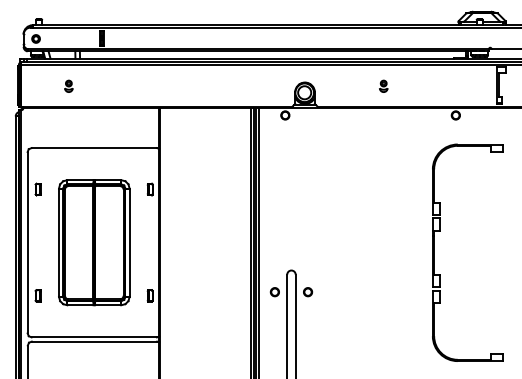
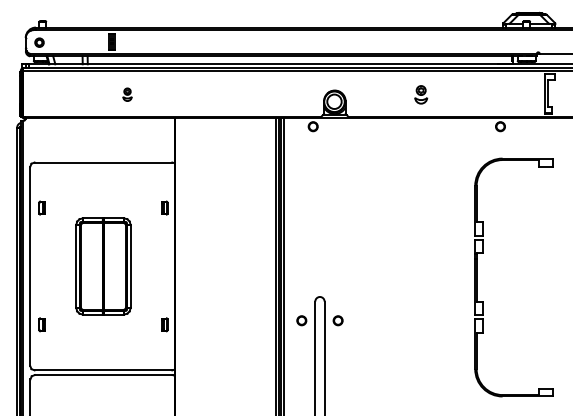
part: (68, 86) -> (127, 94), moved
part: (383, 86) -> (421, 94), size x1.4
part: (94, 242) -> (103, 266), size x0.7

